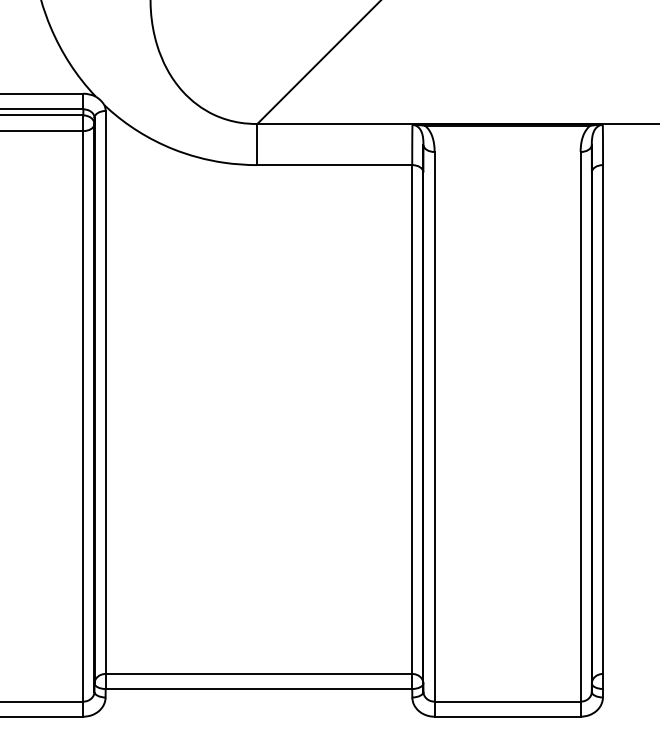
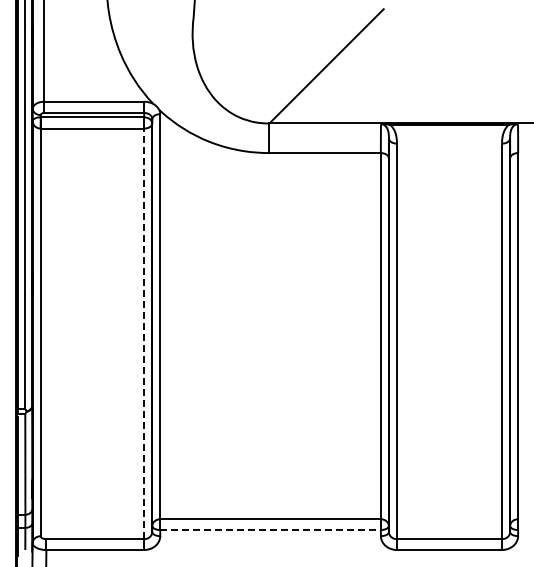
line: (83, 415) -> (144, 333), solid -> dashed
line: (260, 689) -> (271, 530), solid -> dashed

